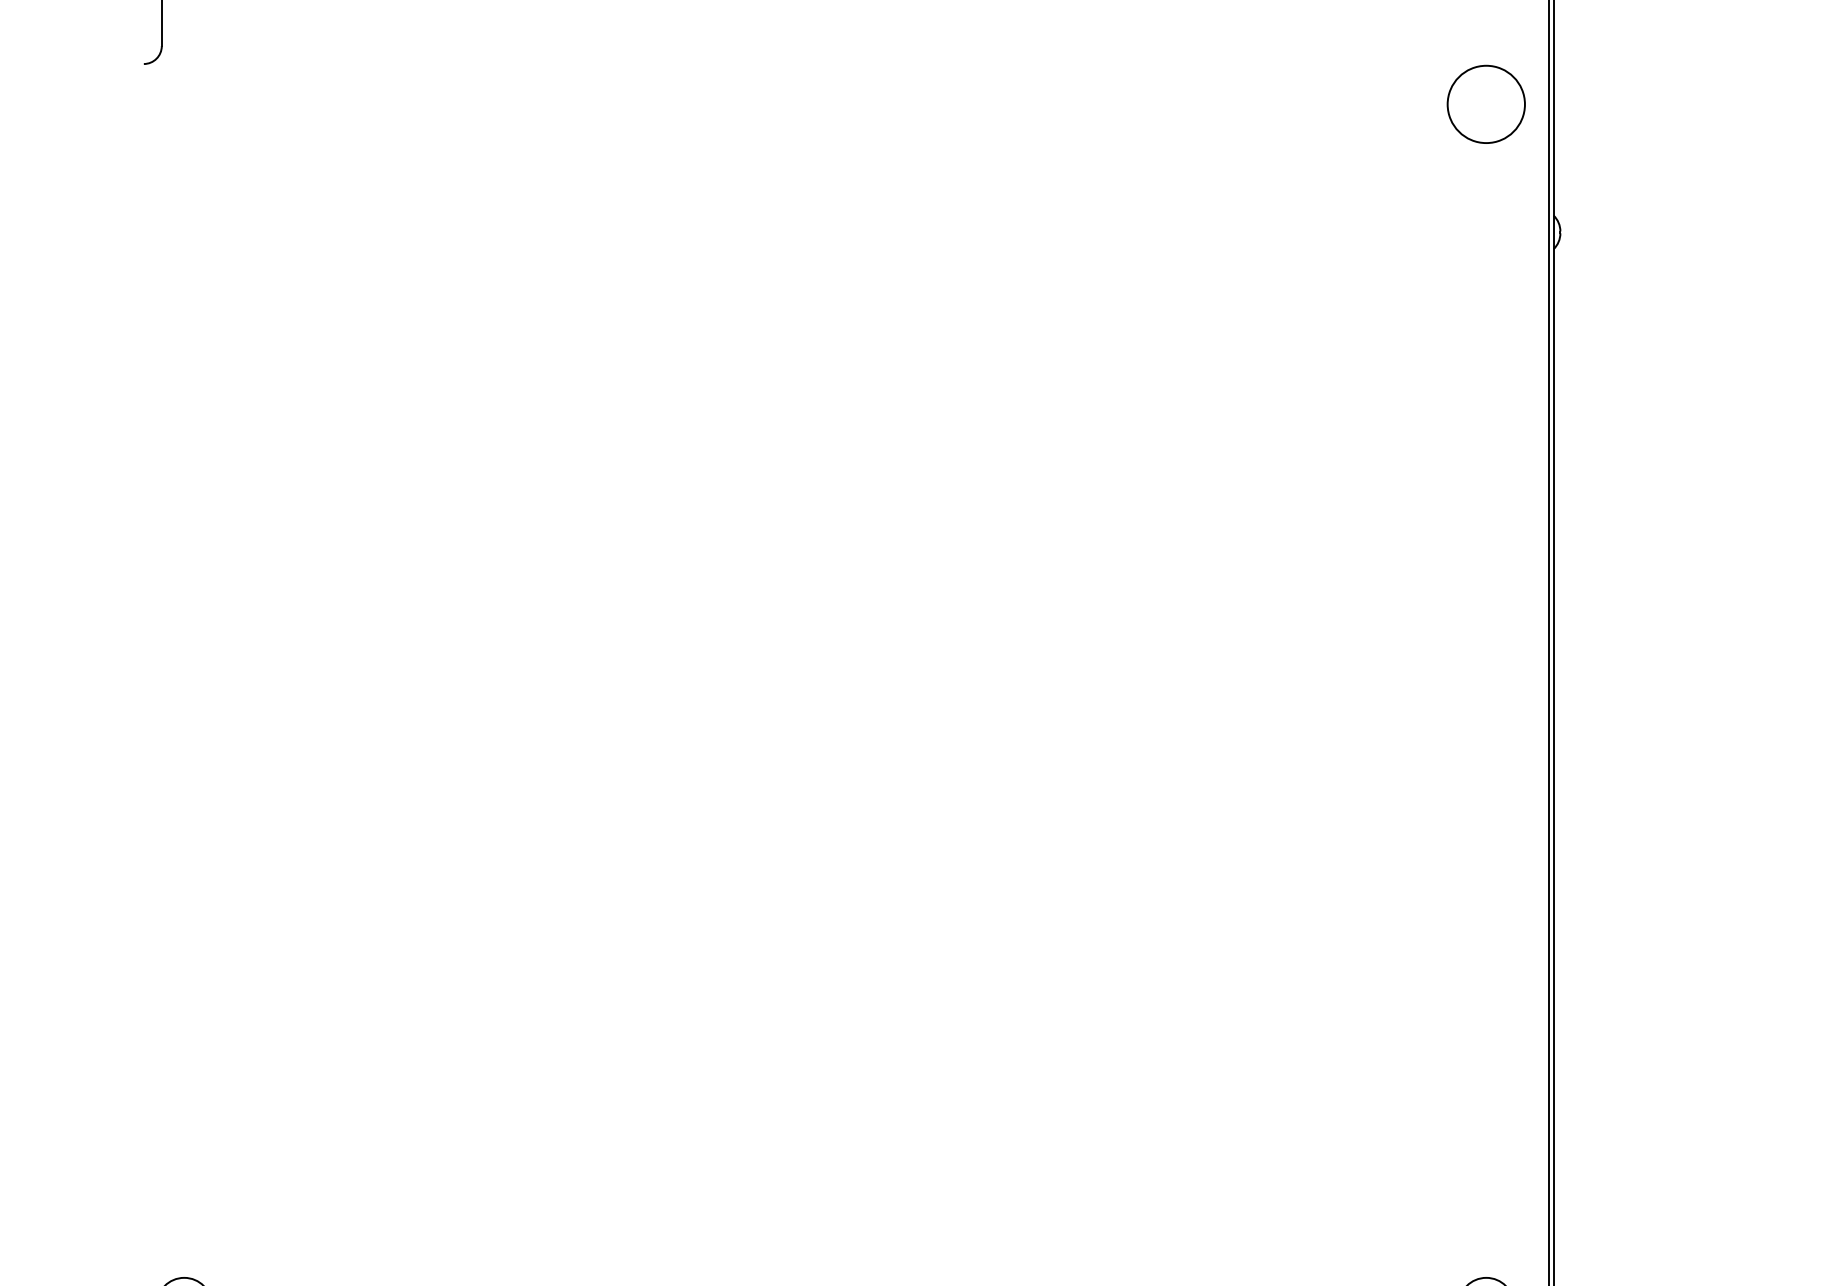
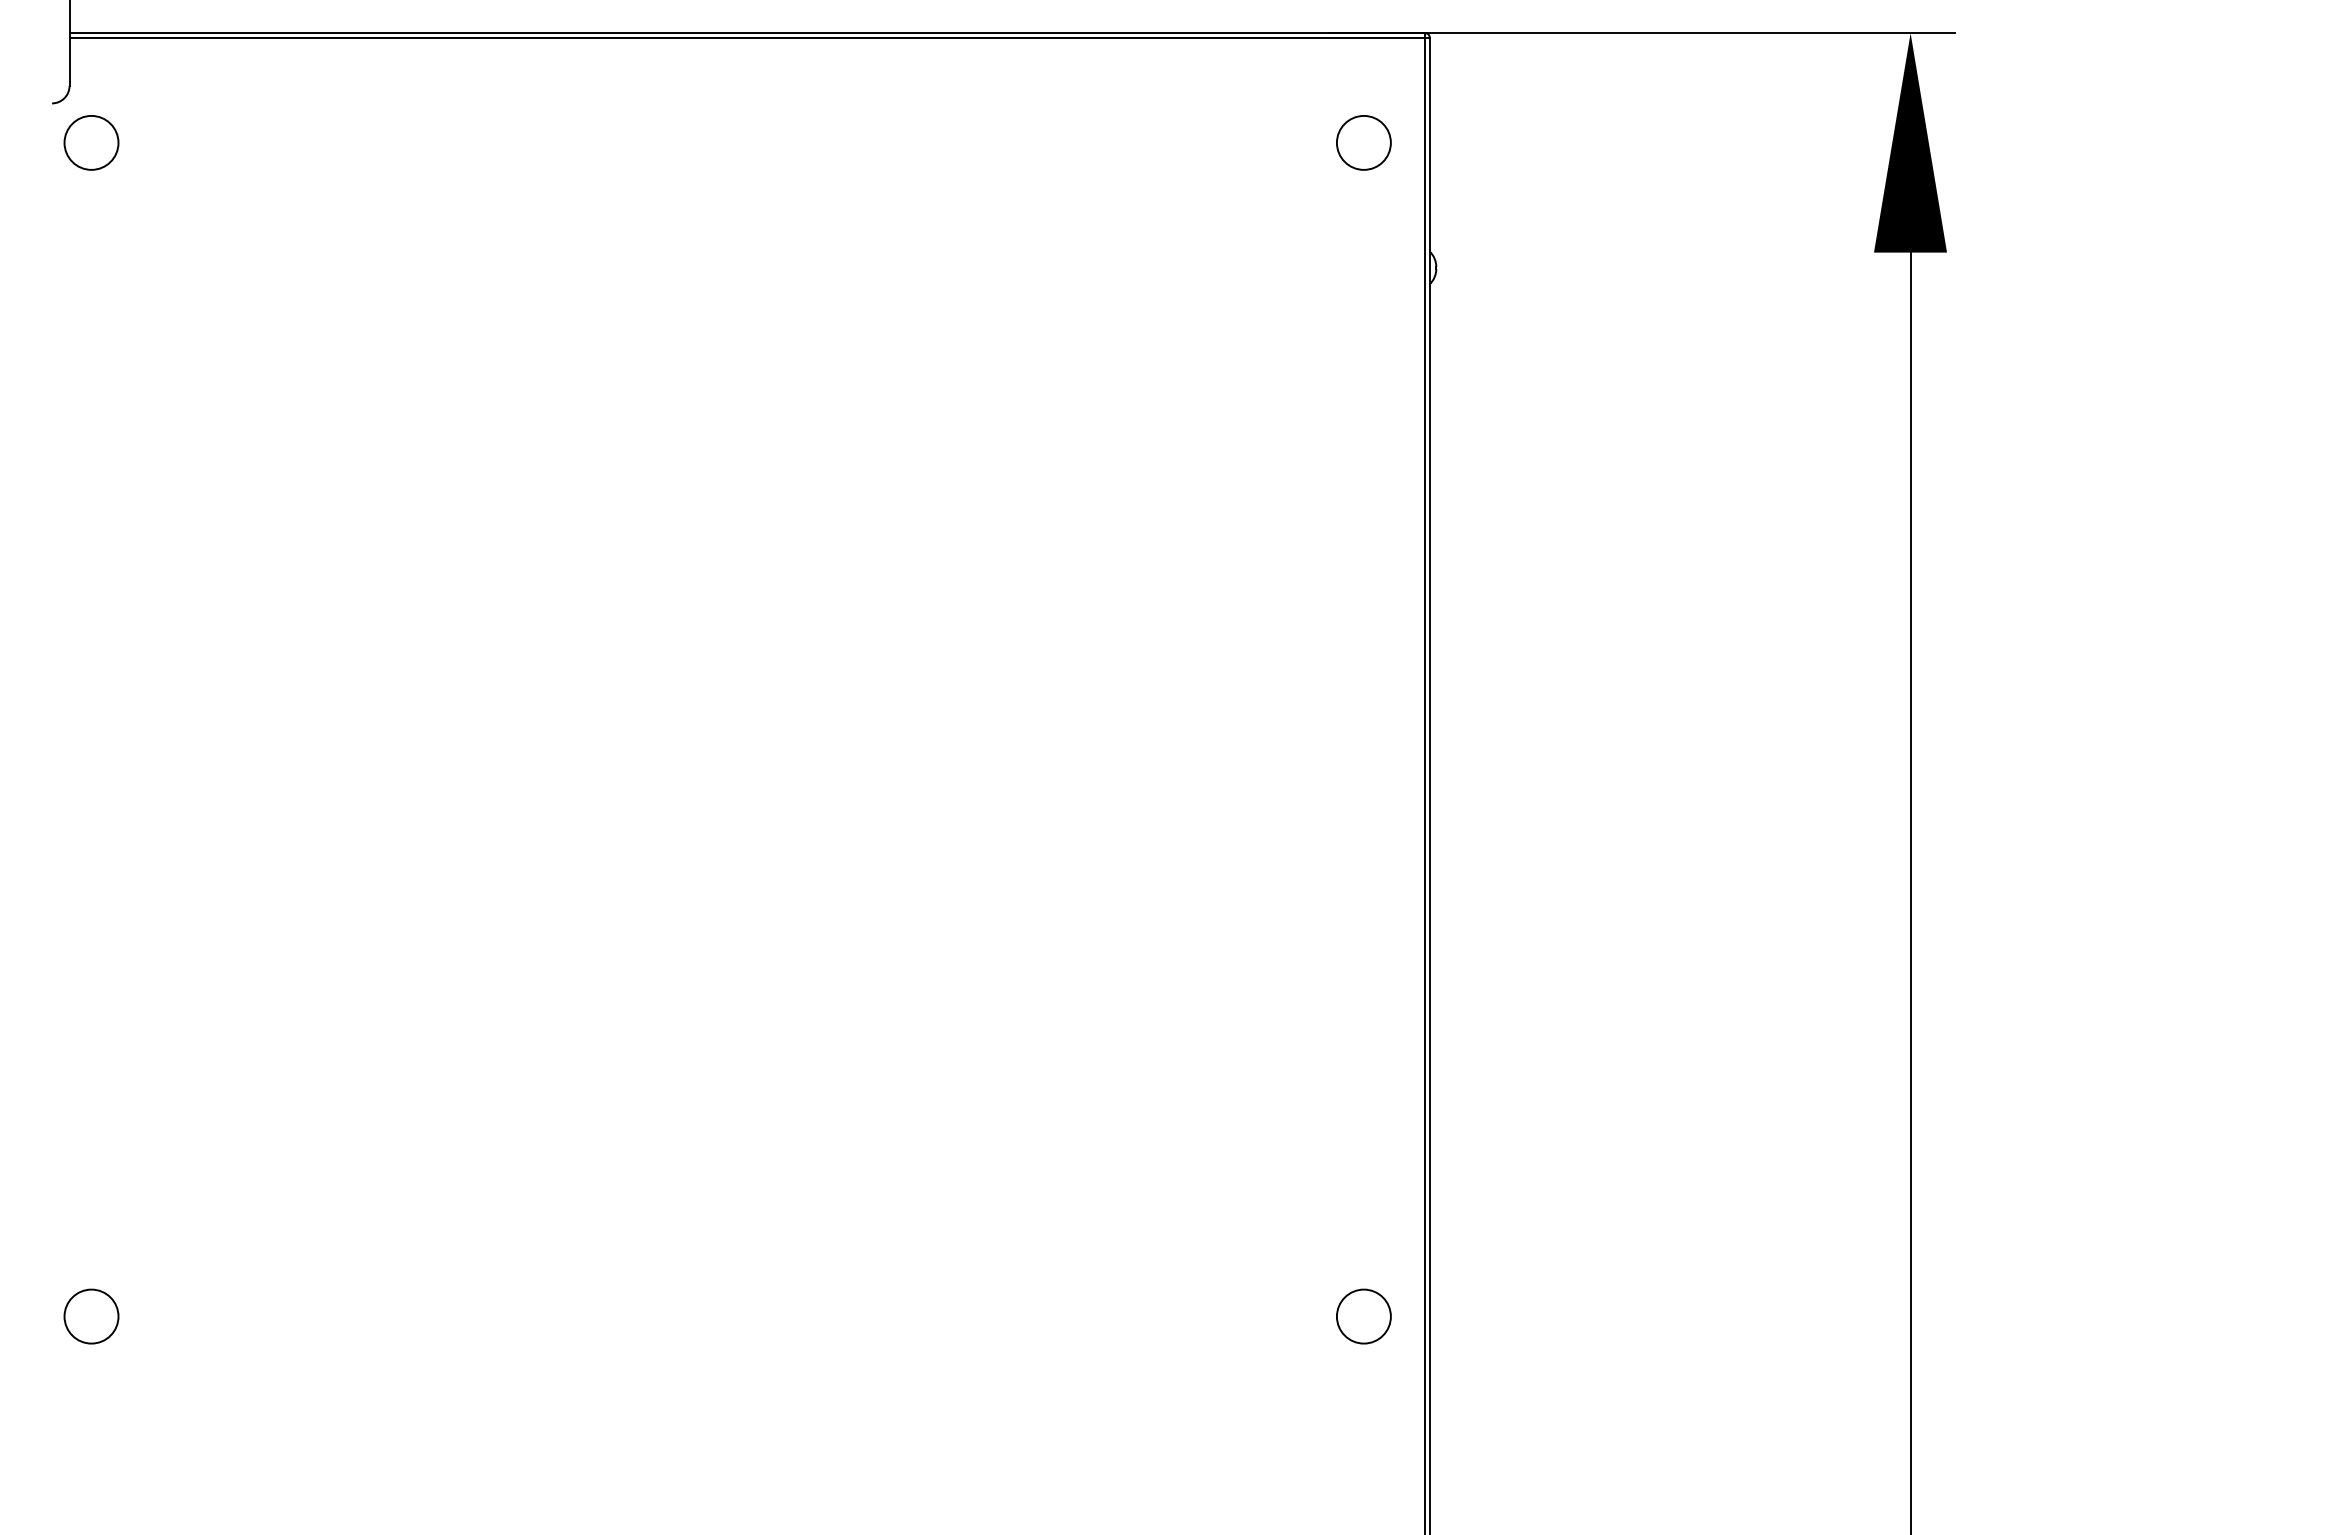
circle: (184, 104) -> (91, 142), added
circle: (1485, 104) -> (1363, 142), size x0.71

